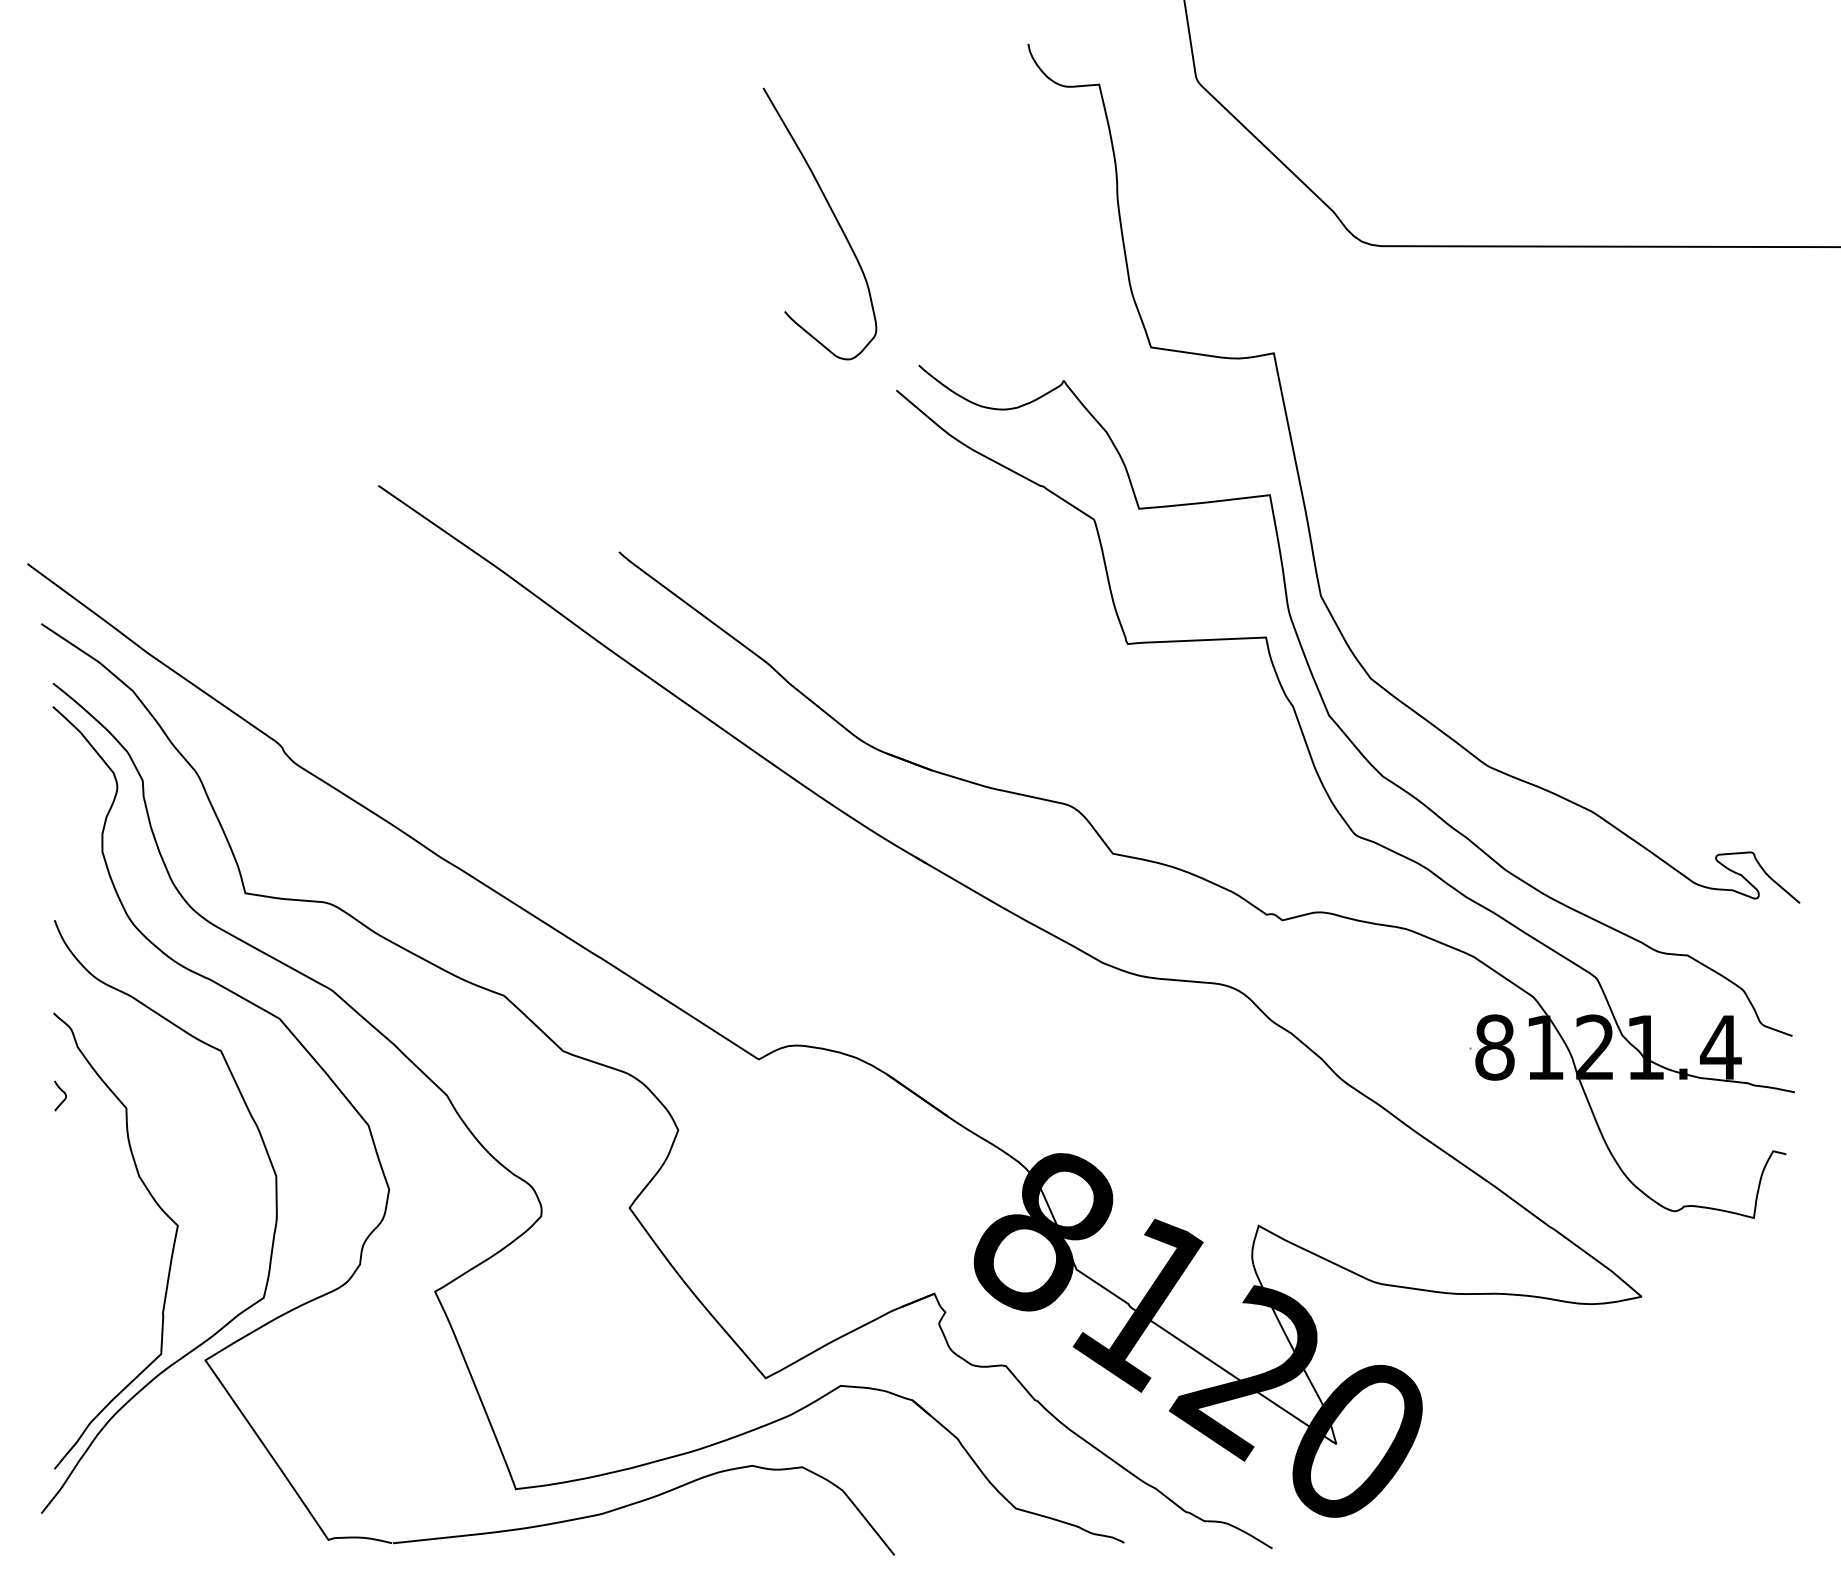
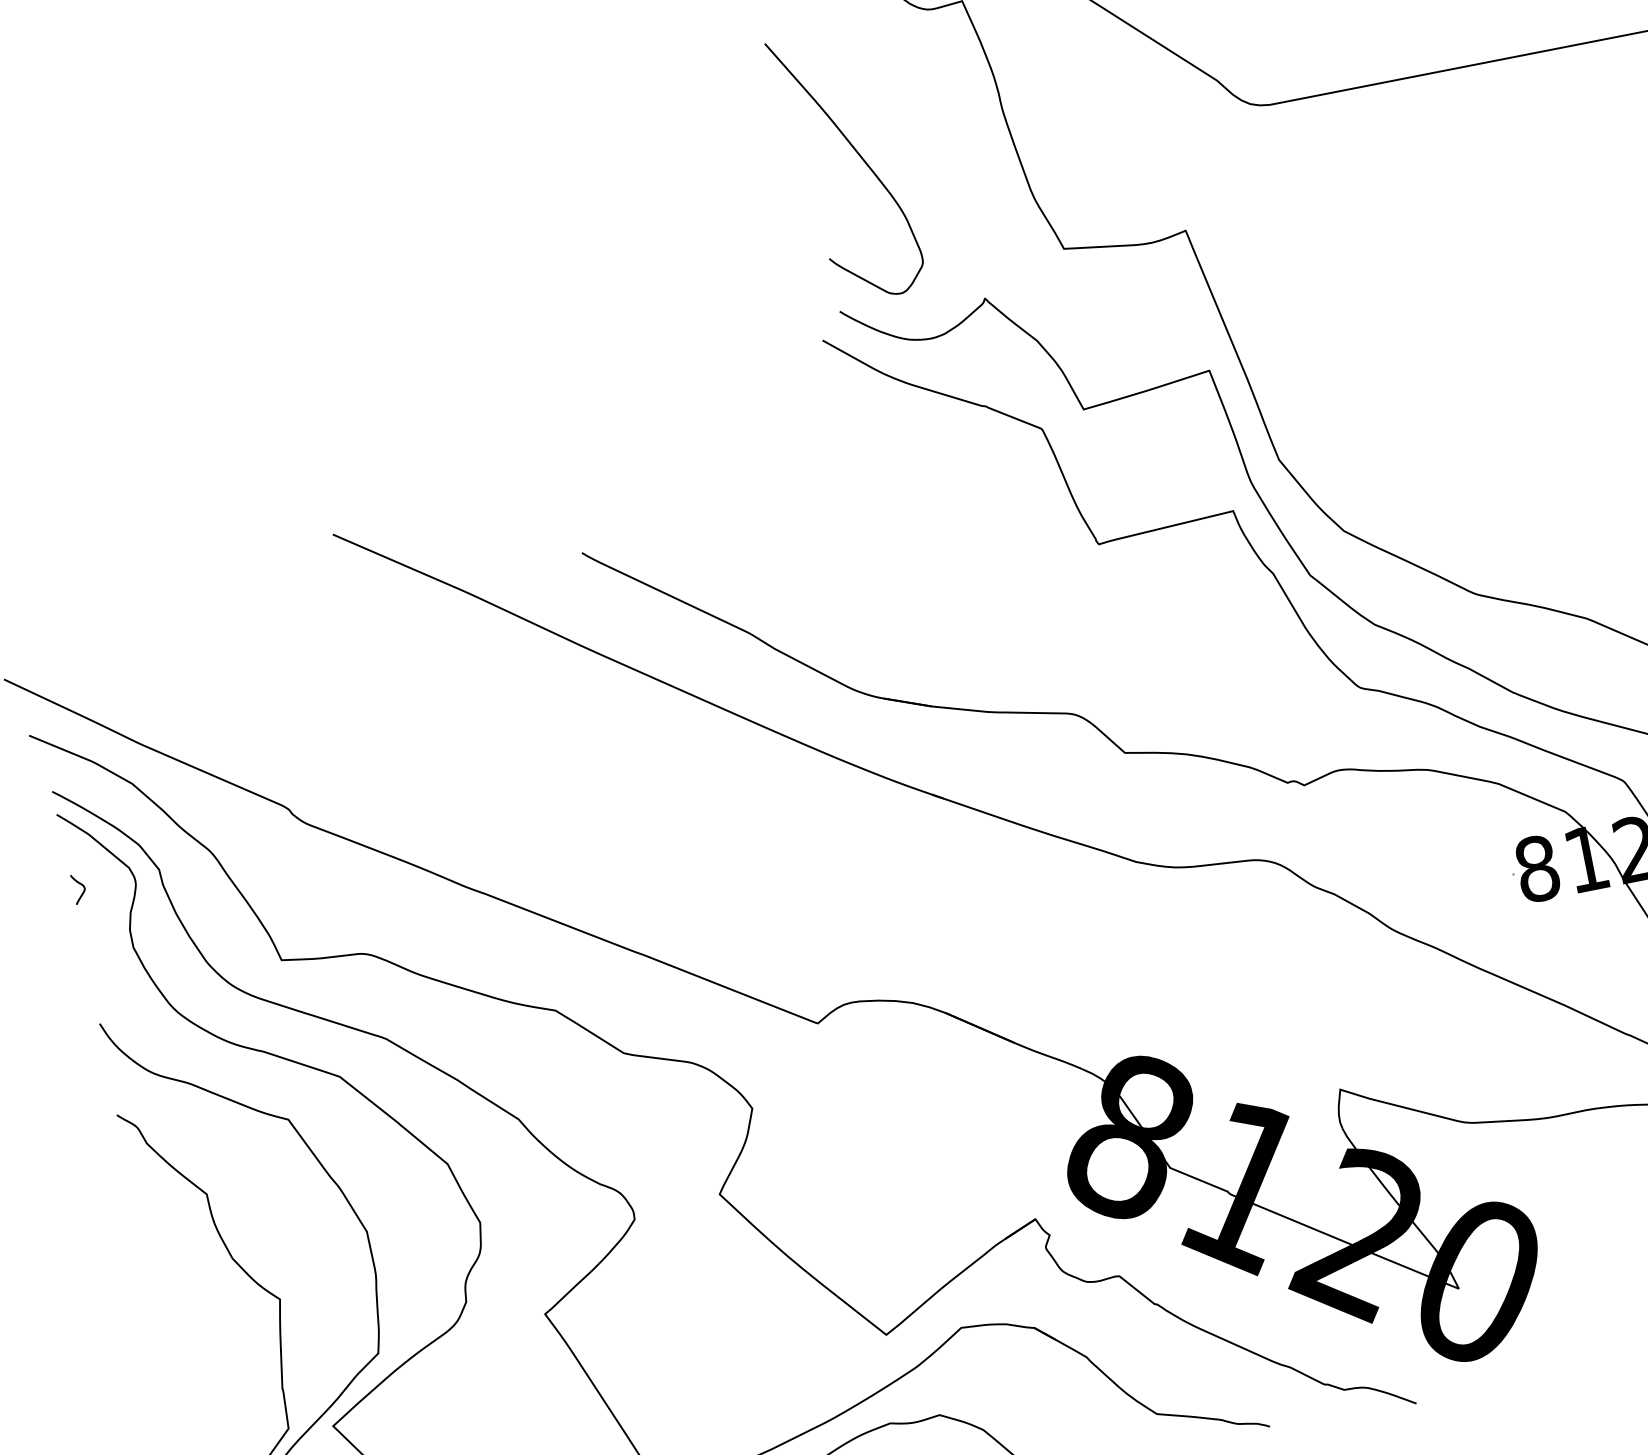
curve: (833, 215) -> (858, 155), moved
curve: (62, 1092) -> (80, 885), moved

